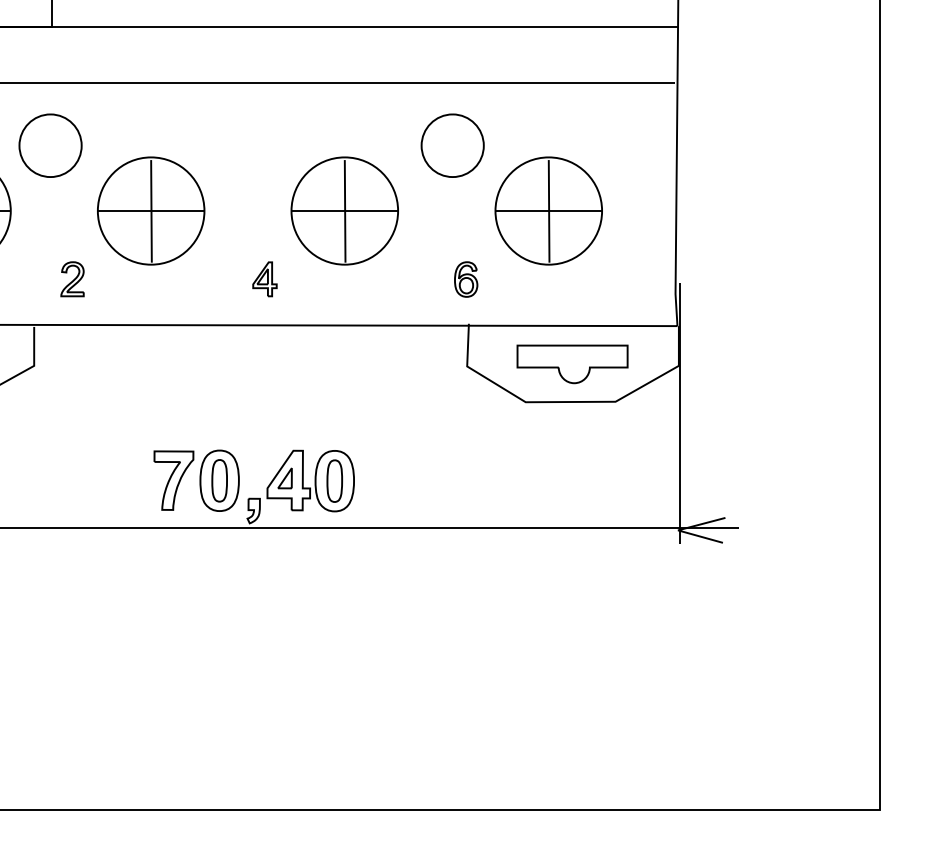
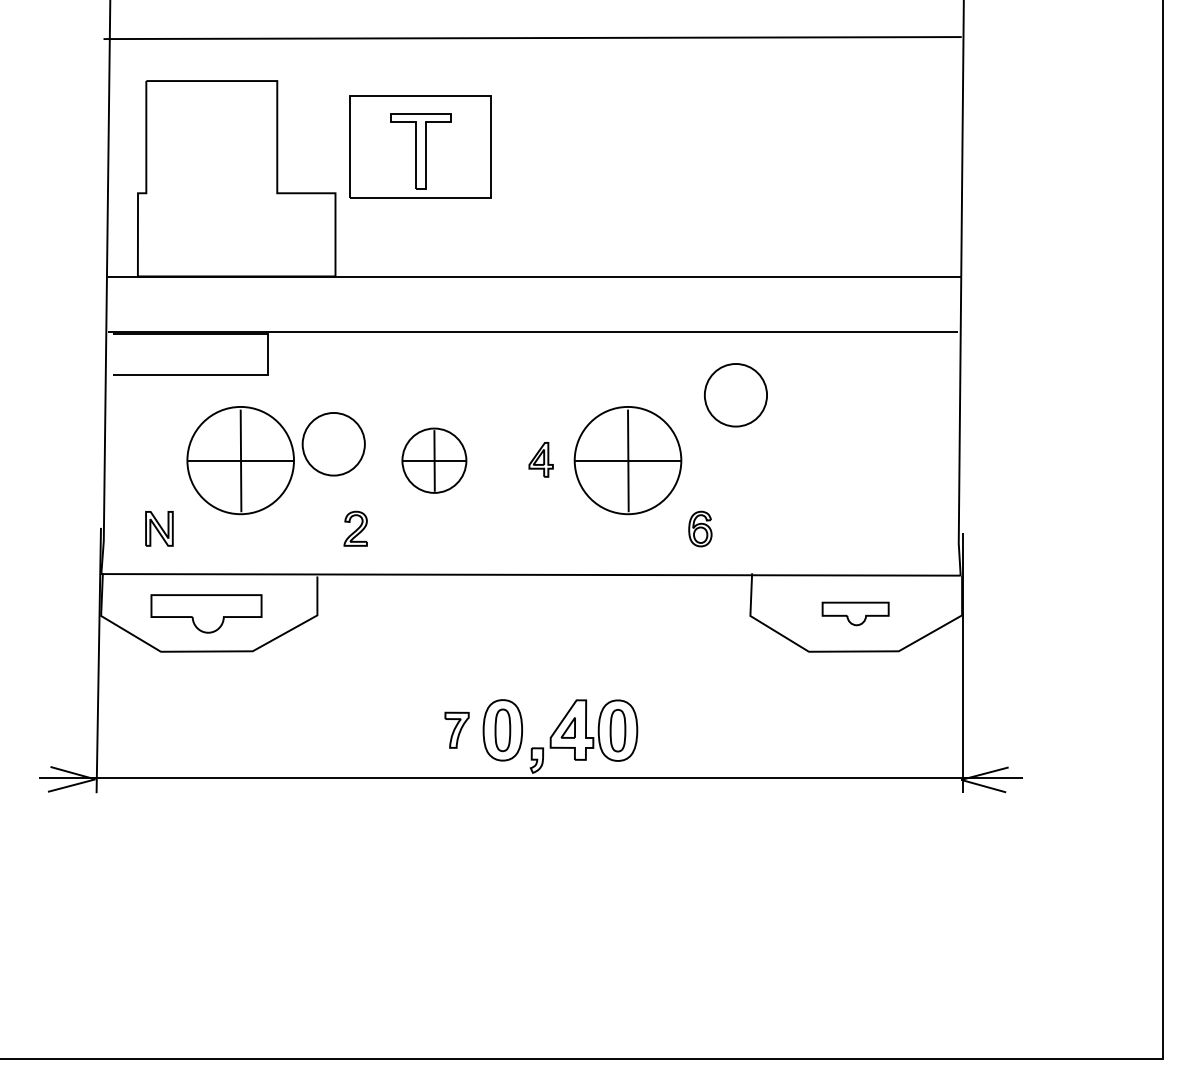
part: (50, 145) -> (333, 444), moved
part: (151, 210) -> (434, 460), size x0.6
part: (548, 210) -> (831, 460), removed
part: (264, 278) -> (540, 459), moved
part: (466, 278) -> (700, 528), moved
part: (572, 363) -> (855, 613), size x0.6
part: (173, 480) -> (456, 730), size x0.6

